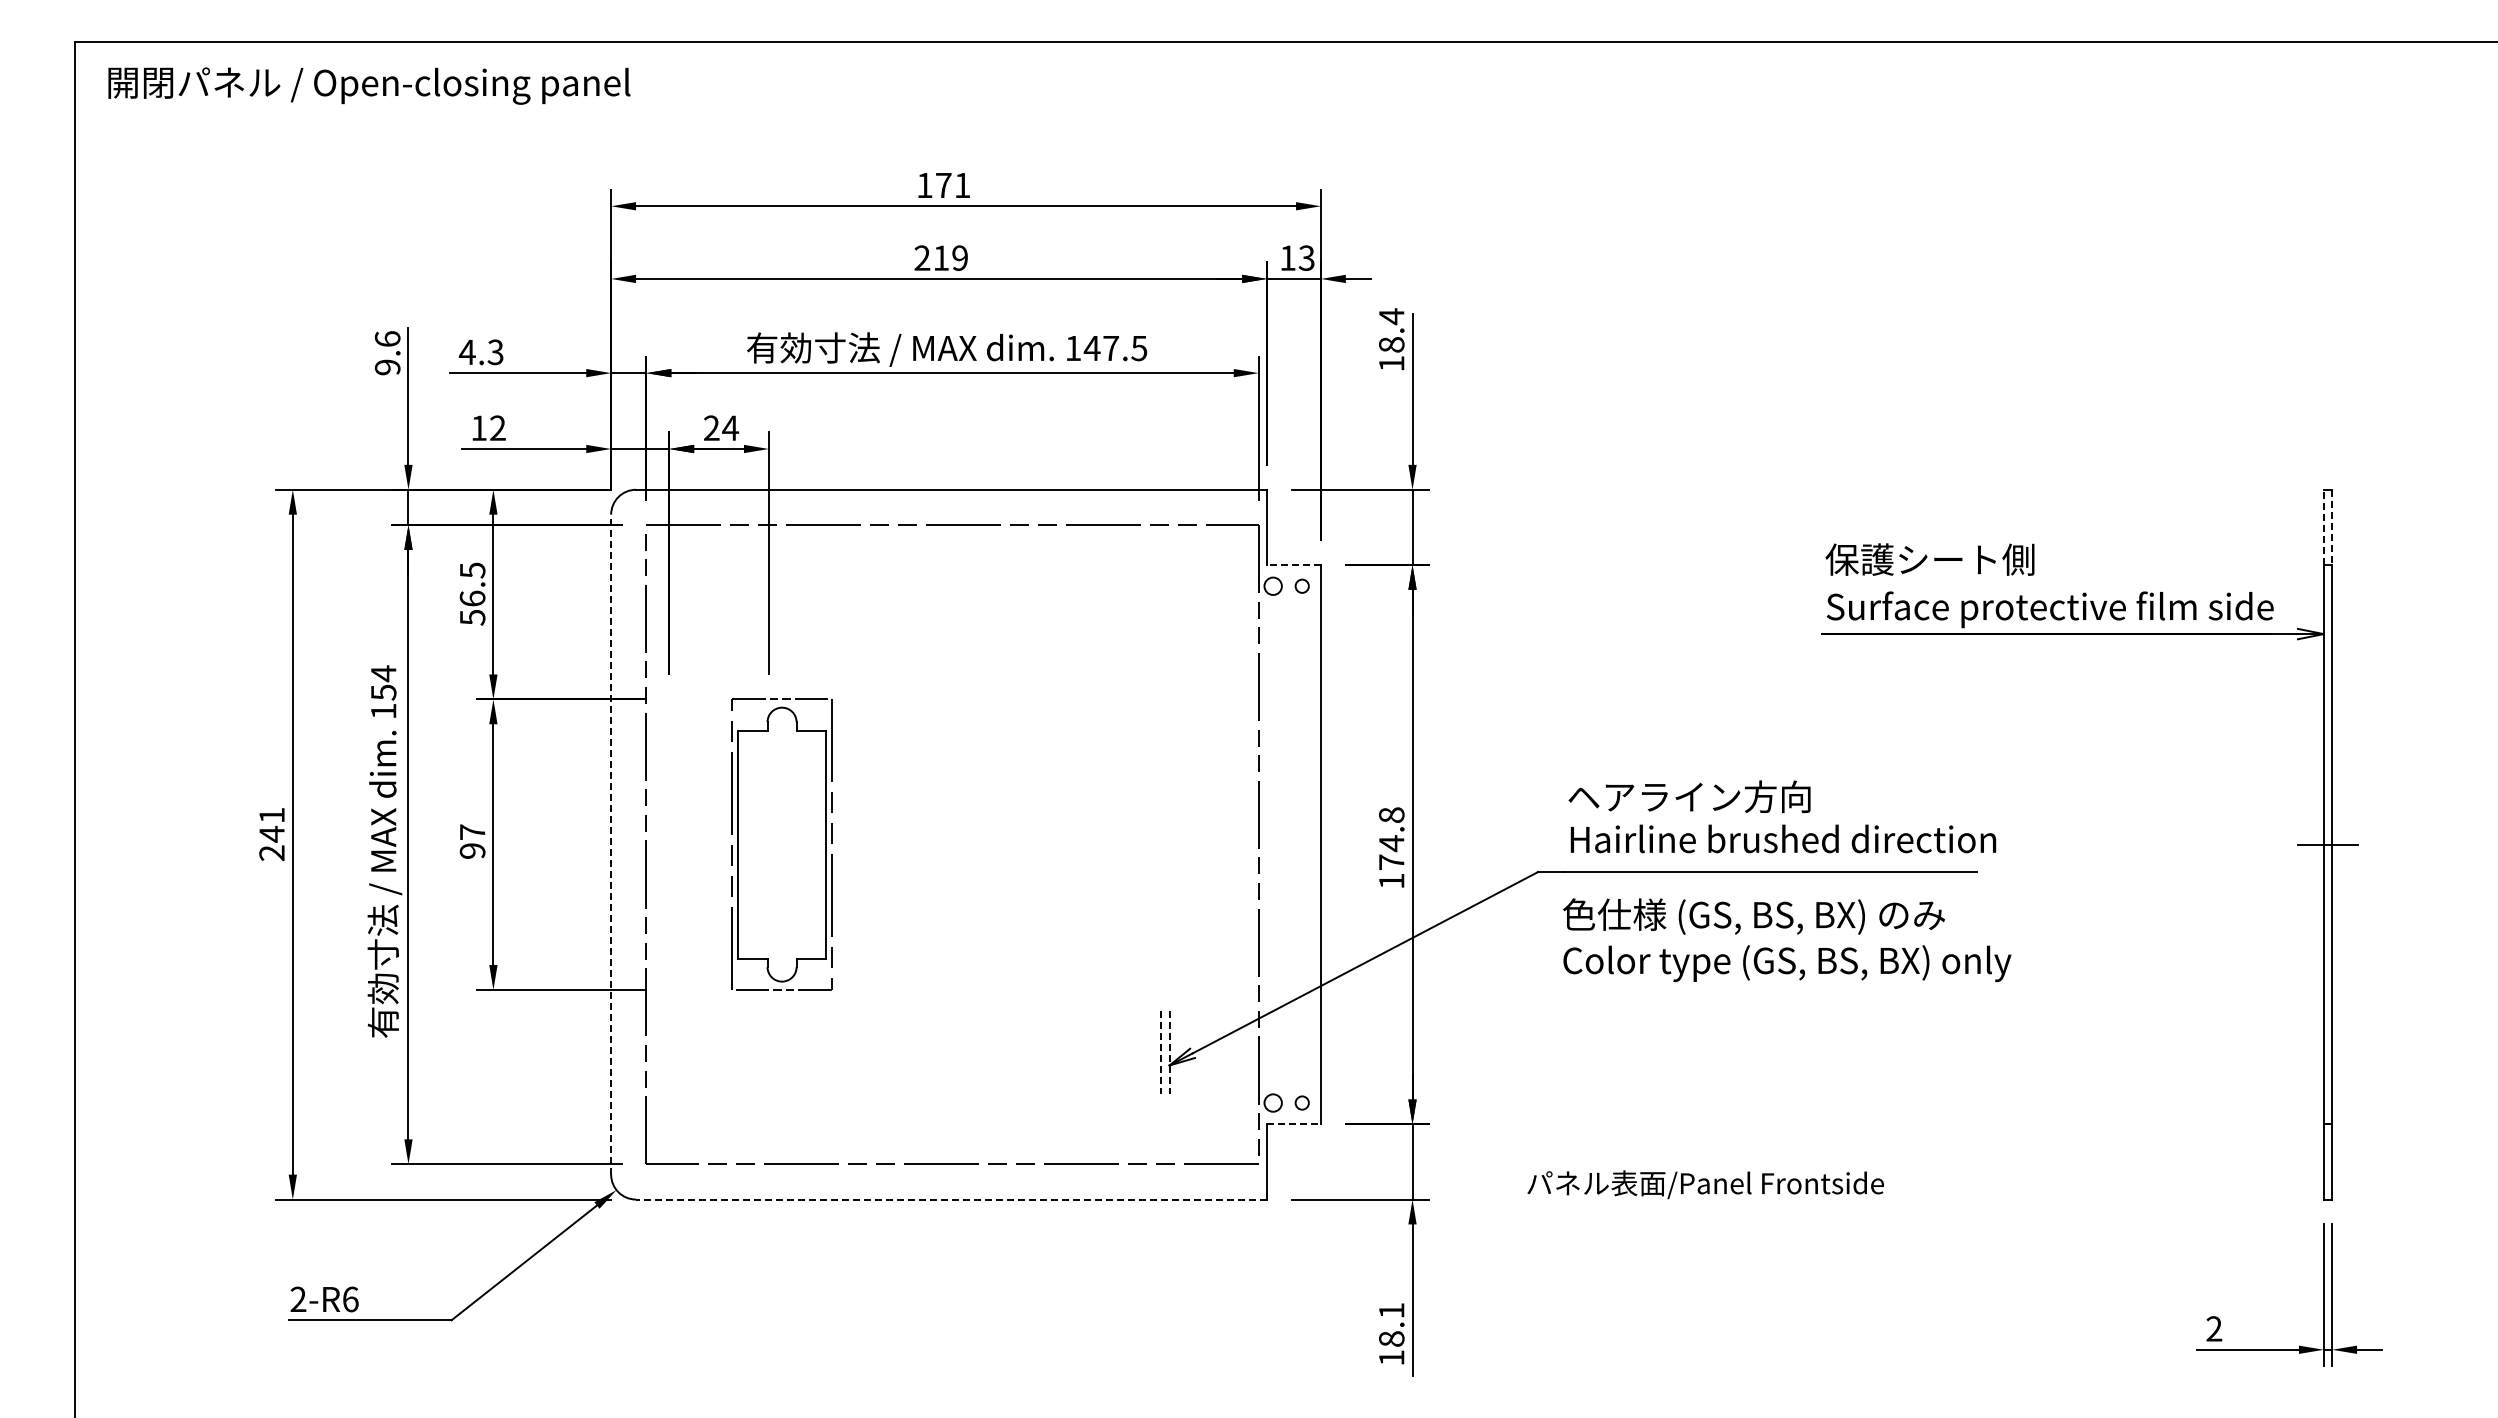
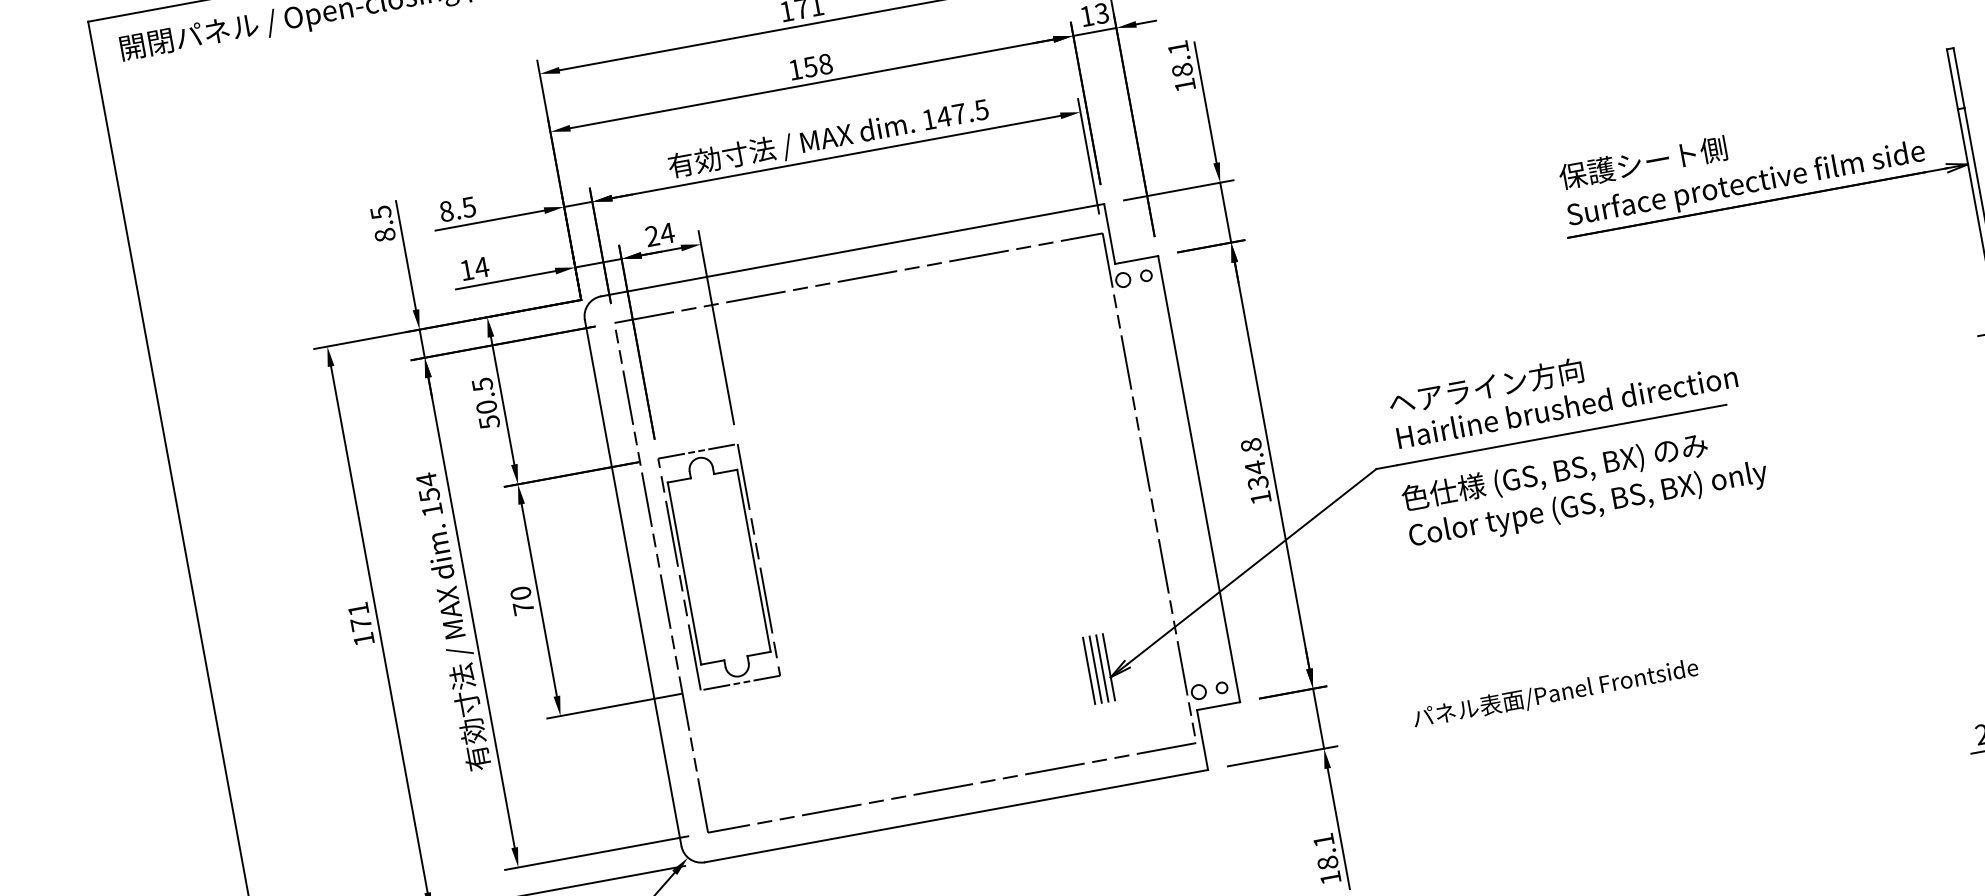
text: (941, 257) -> (810, 66), 219 -> 158
text: (1391, 316) -> (1178, 47), 18.4 -> 18.1
text: (480, 352) -> (456, 209), 4.3 -> 8.5
text: (387, 353) -> (382, 224), 9.6 -> 8.5
text: (497, 427) -> (481, 266), 12 -> 14
line: (2323, 527) -> (1952, 79), dashed -> solid
line: (2332, 527) -> (1959, 78), dashed -> solid
line: (1293, 564) -> (1136, 259), dashed -> solid
text: (472, 598) -> (486, 406), 56.5 -> 50.5
text: (472, 841) -> (522, 600), 97 -> 70
text: (271, 842) -> (362, 630), 241 -> 171
line: (611, 844) -> (633, 582), dashed -> solid
part: (781, 844) -> (718, 567), moved
text: (1391, 862) -> (1258, 483), 174.8 -> 134.8
line: (1144, 1052) -> (1088, 670), added
line: (1153, 1052) -> (1096, 669), added
line: (1161, 1052) -> (1102, 668), dashed -> solid
line: (1169, 1052) -> (1108, 666), dashed -> solid
line: (1293, 1124) -> (1218, 706), dashed -> solid
line: (951, 1199) -> (956, 816), dashed -> solid

